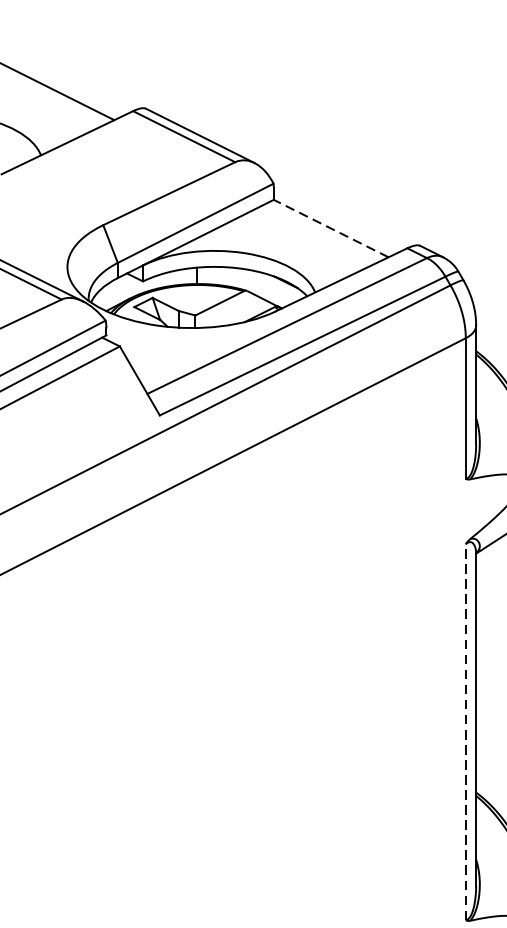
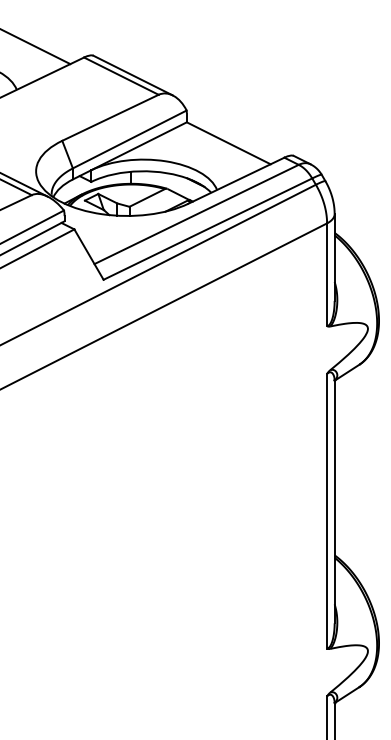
line: (330, 228) -> (228, 143), dashed -> solid
line: (466, 731) -> (327, 510), dashed -> solid

